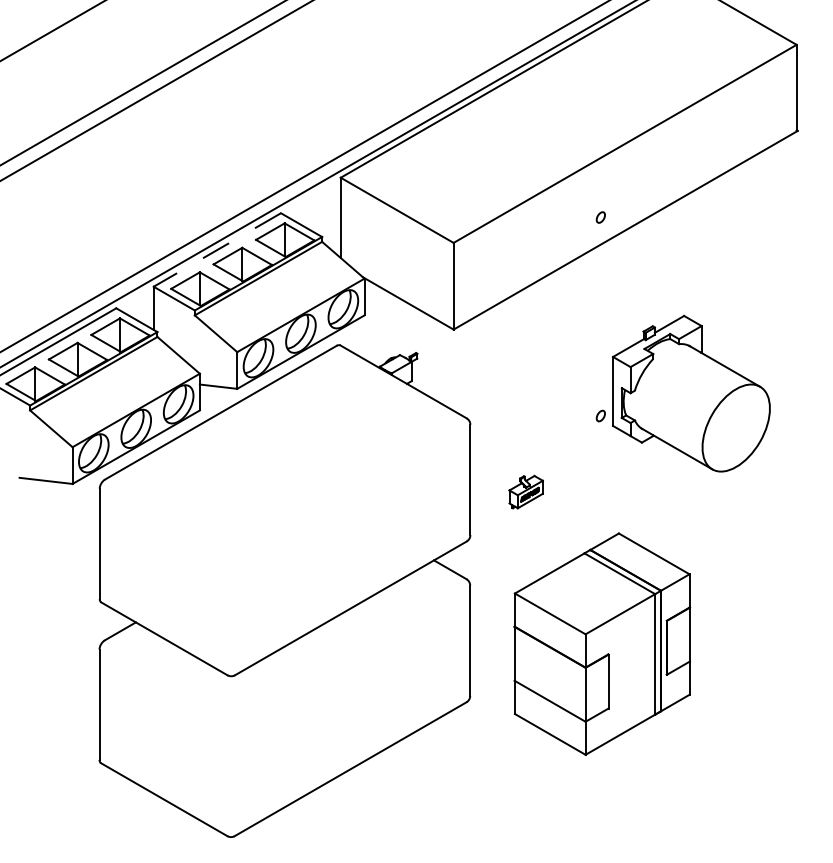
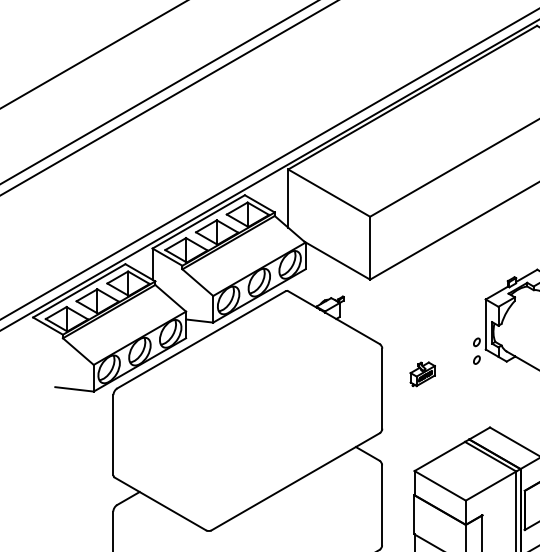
part: (600, 217) -> (476, 360), moved
line: (216, 250) -> (198, 222), dashed -> solid
part: (525, 491) -> (422, 373), moved

